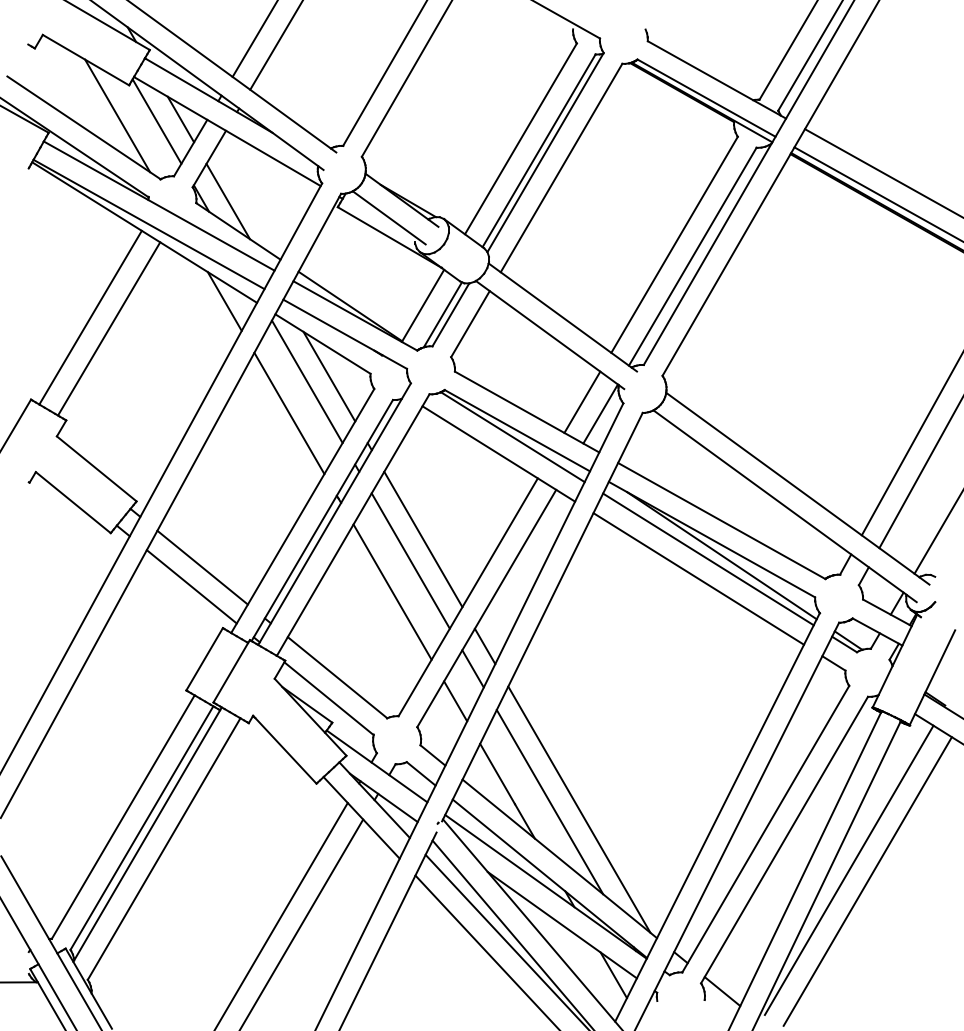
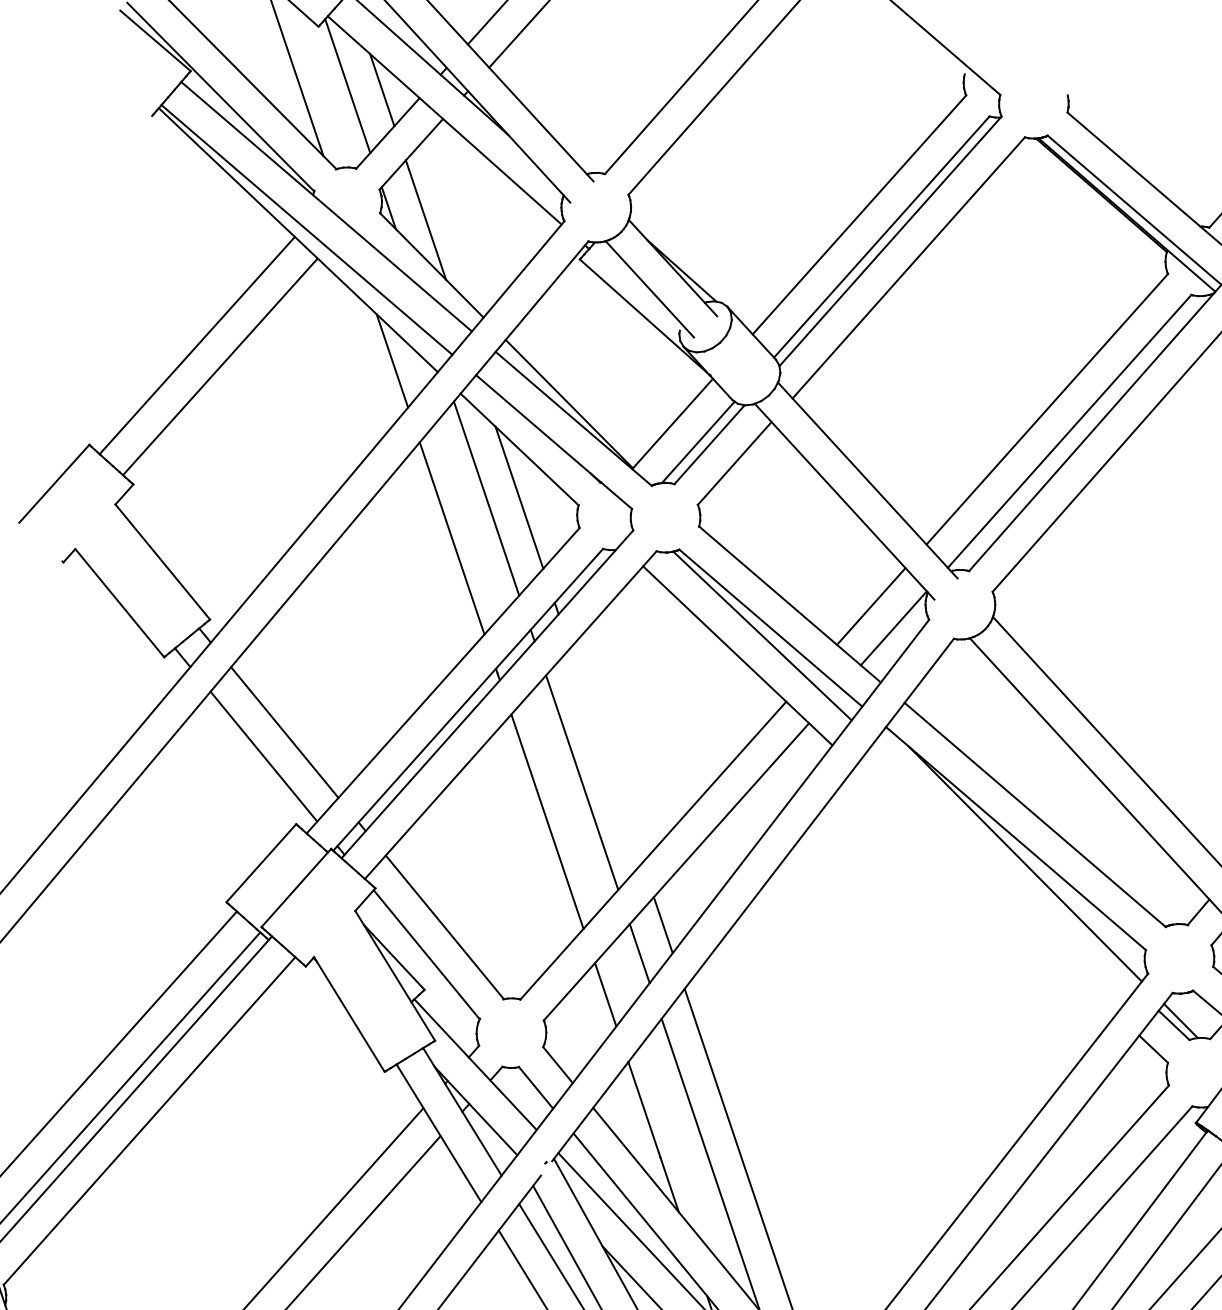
line: (423, 539) -> (606, 755), removed
line: (708, 559) -> (1005, 865), removed
line: (698, 578) -> (985, 889), removed

